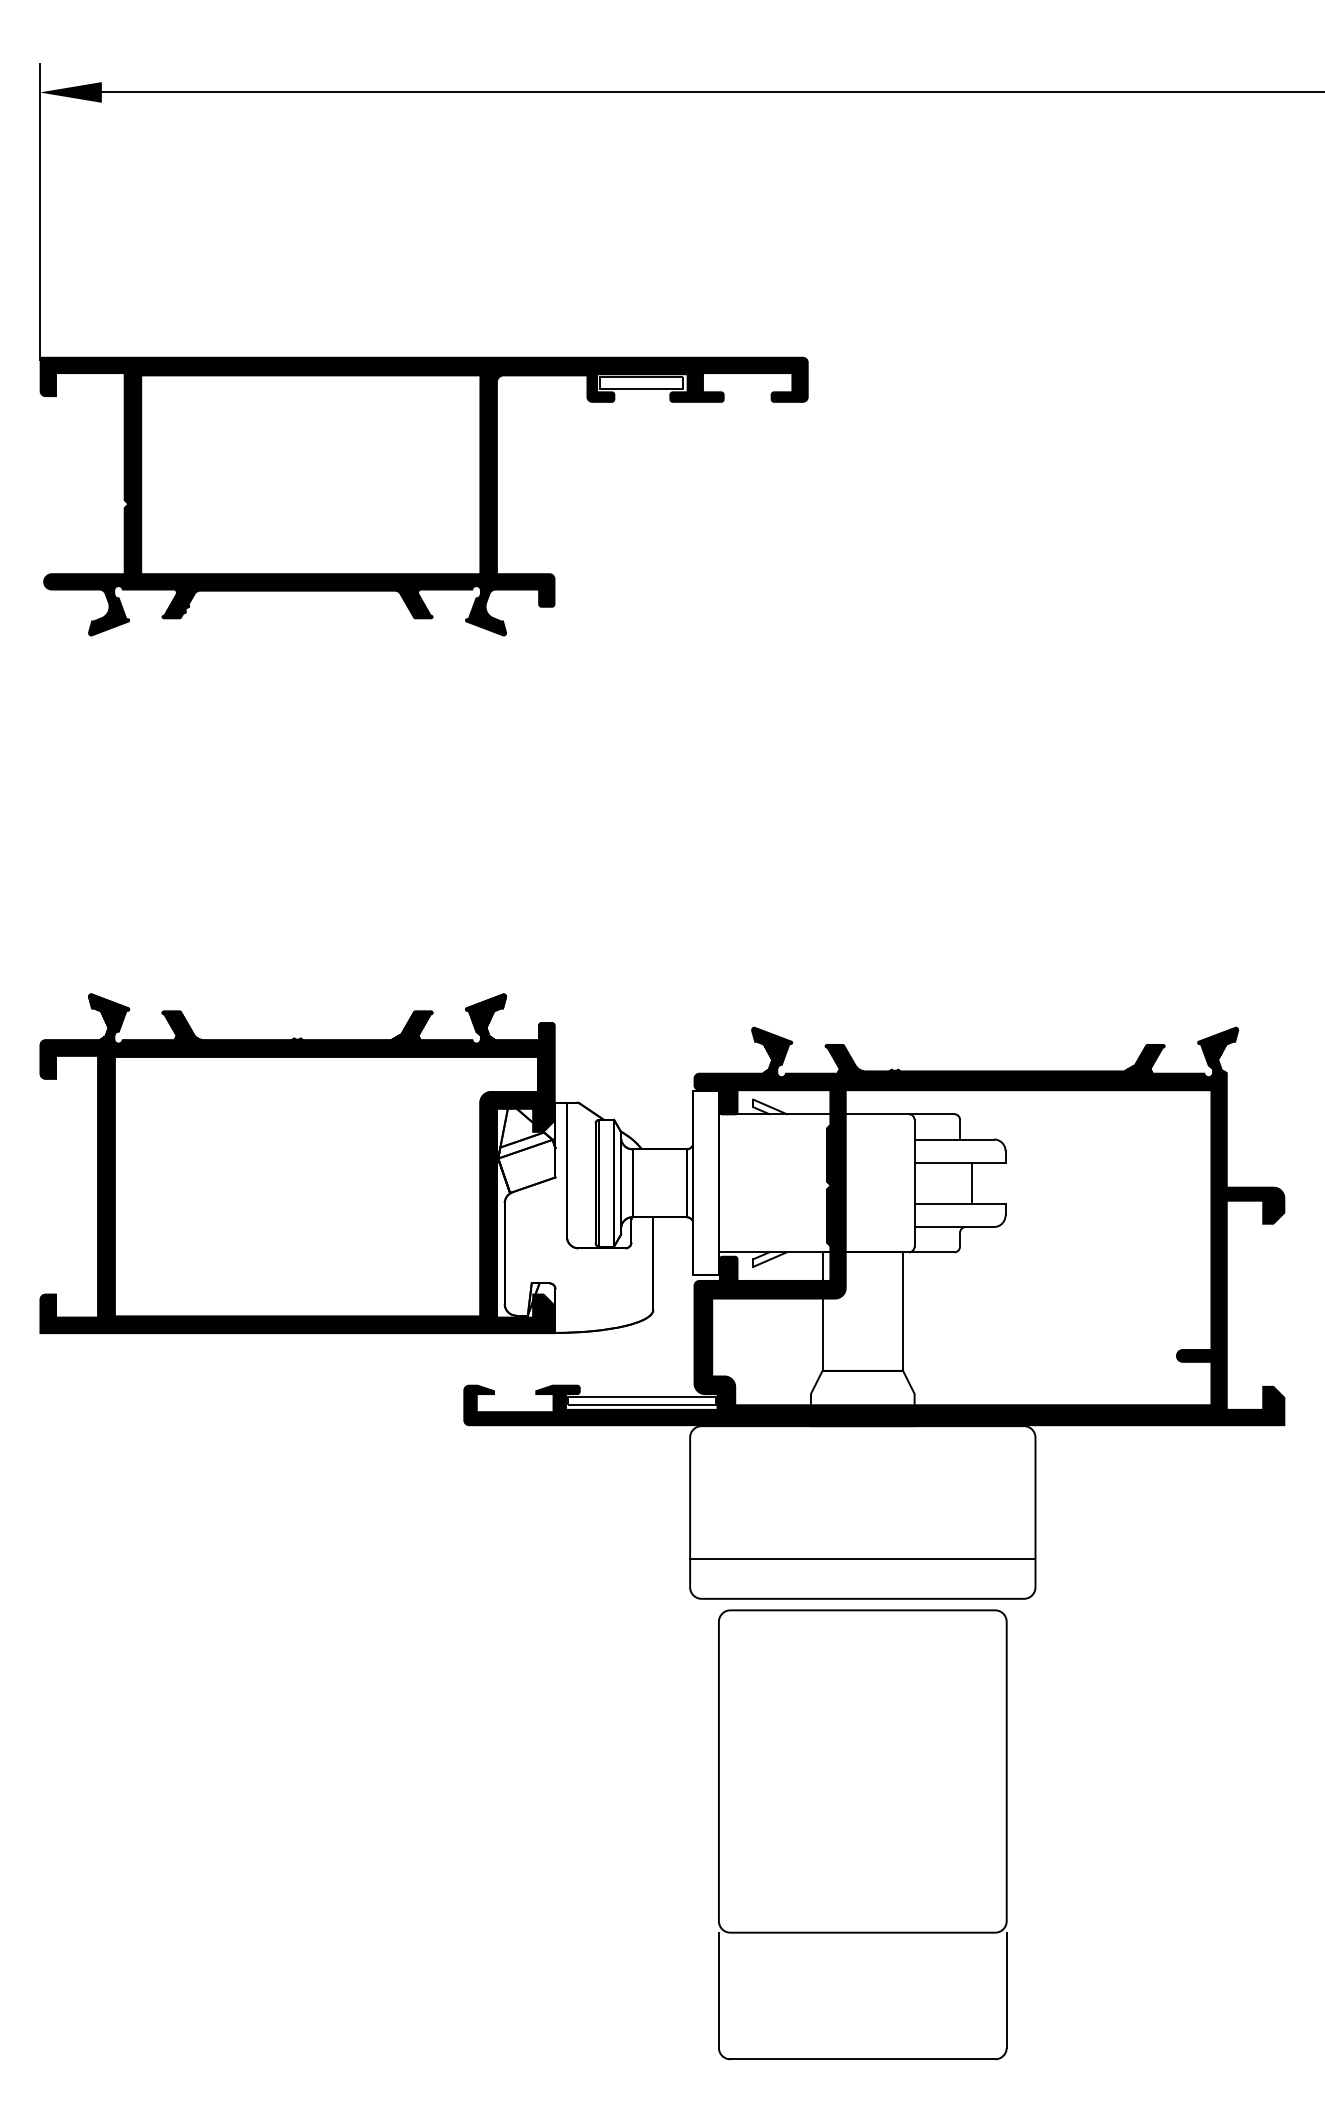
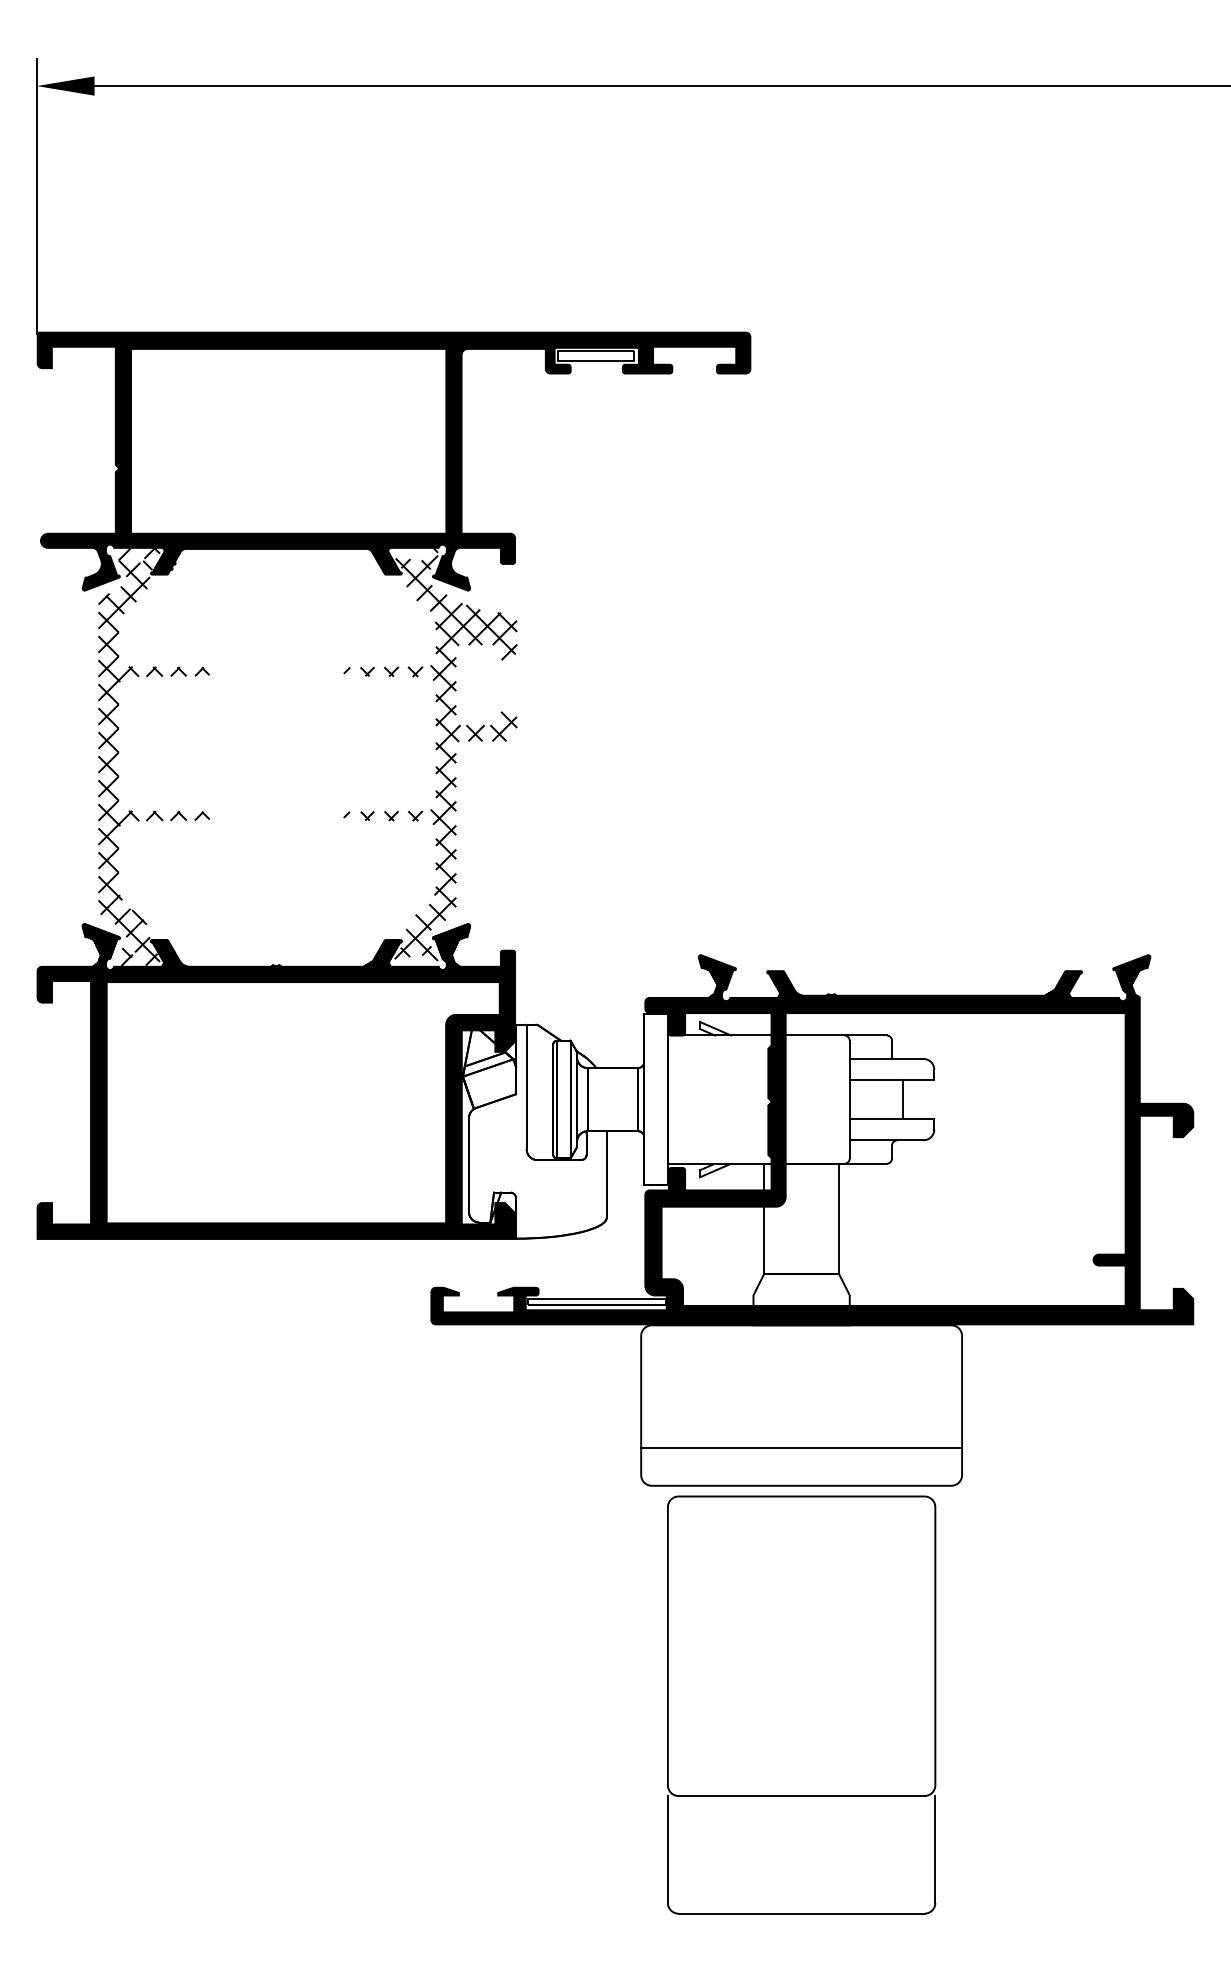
hatch: (463, 812) -> (430, 755), added
hatch: (165, 814) -> (153, 756), added

